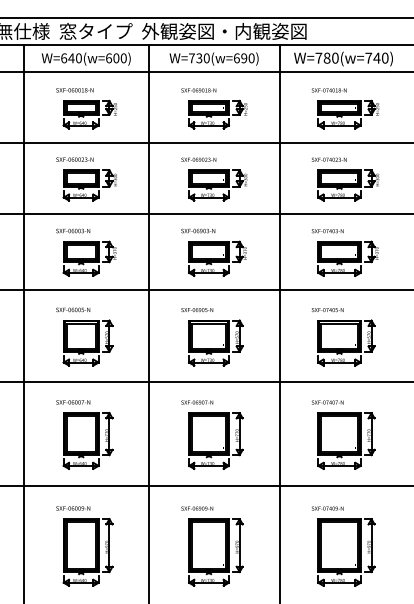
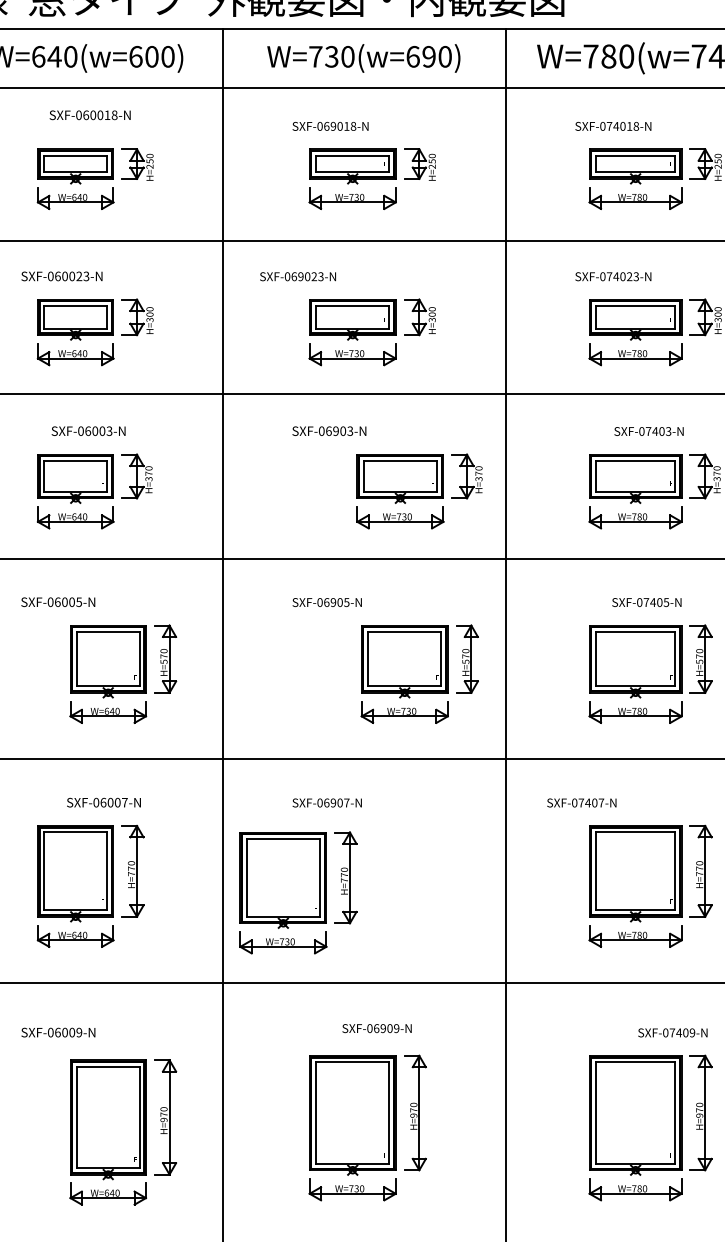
text: (74, 90) -> (89, 115), moved
text: (198, 159) -> (297, 276), moved
text: (73, 230) -> (89, 430), moved
text: (327, 231) -> (648, 432), moved
part: (217, 258) -> (418, 490), moved
text: (327, 310) -> (646, 603), moved
part: (87, 342) -> (121, 672), moved
part: (215, 342) -> (418, 672), moved
text: (73, 402) -> (104, 802), moved
text: (327, 402) -> (581, 802), moved
part: (215, 440) -> (297, 891), moved
text: (197, 508) -> (377, 1028), moved
text: (327, 508) -> (672, 1032), moved
part: (87, 552) -> (121, 1132), moved

